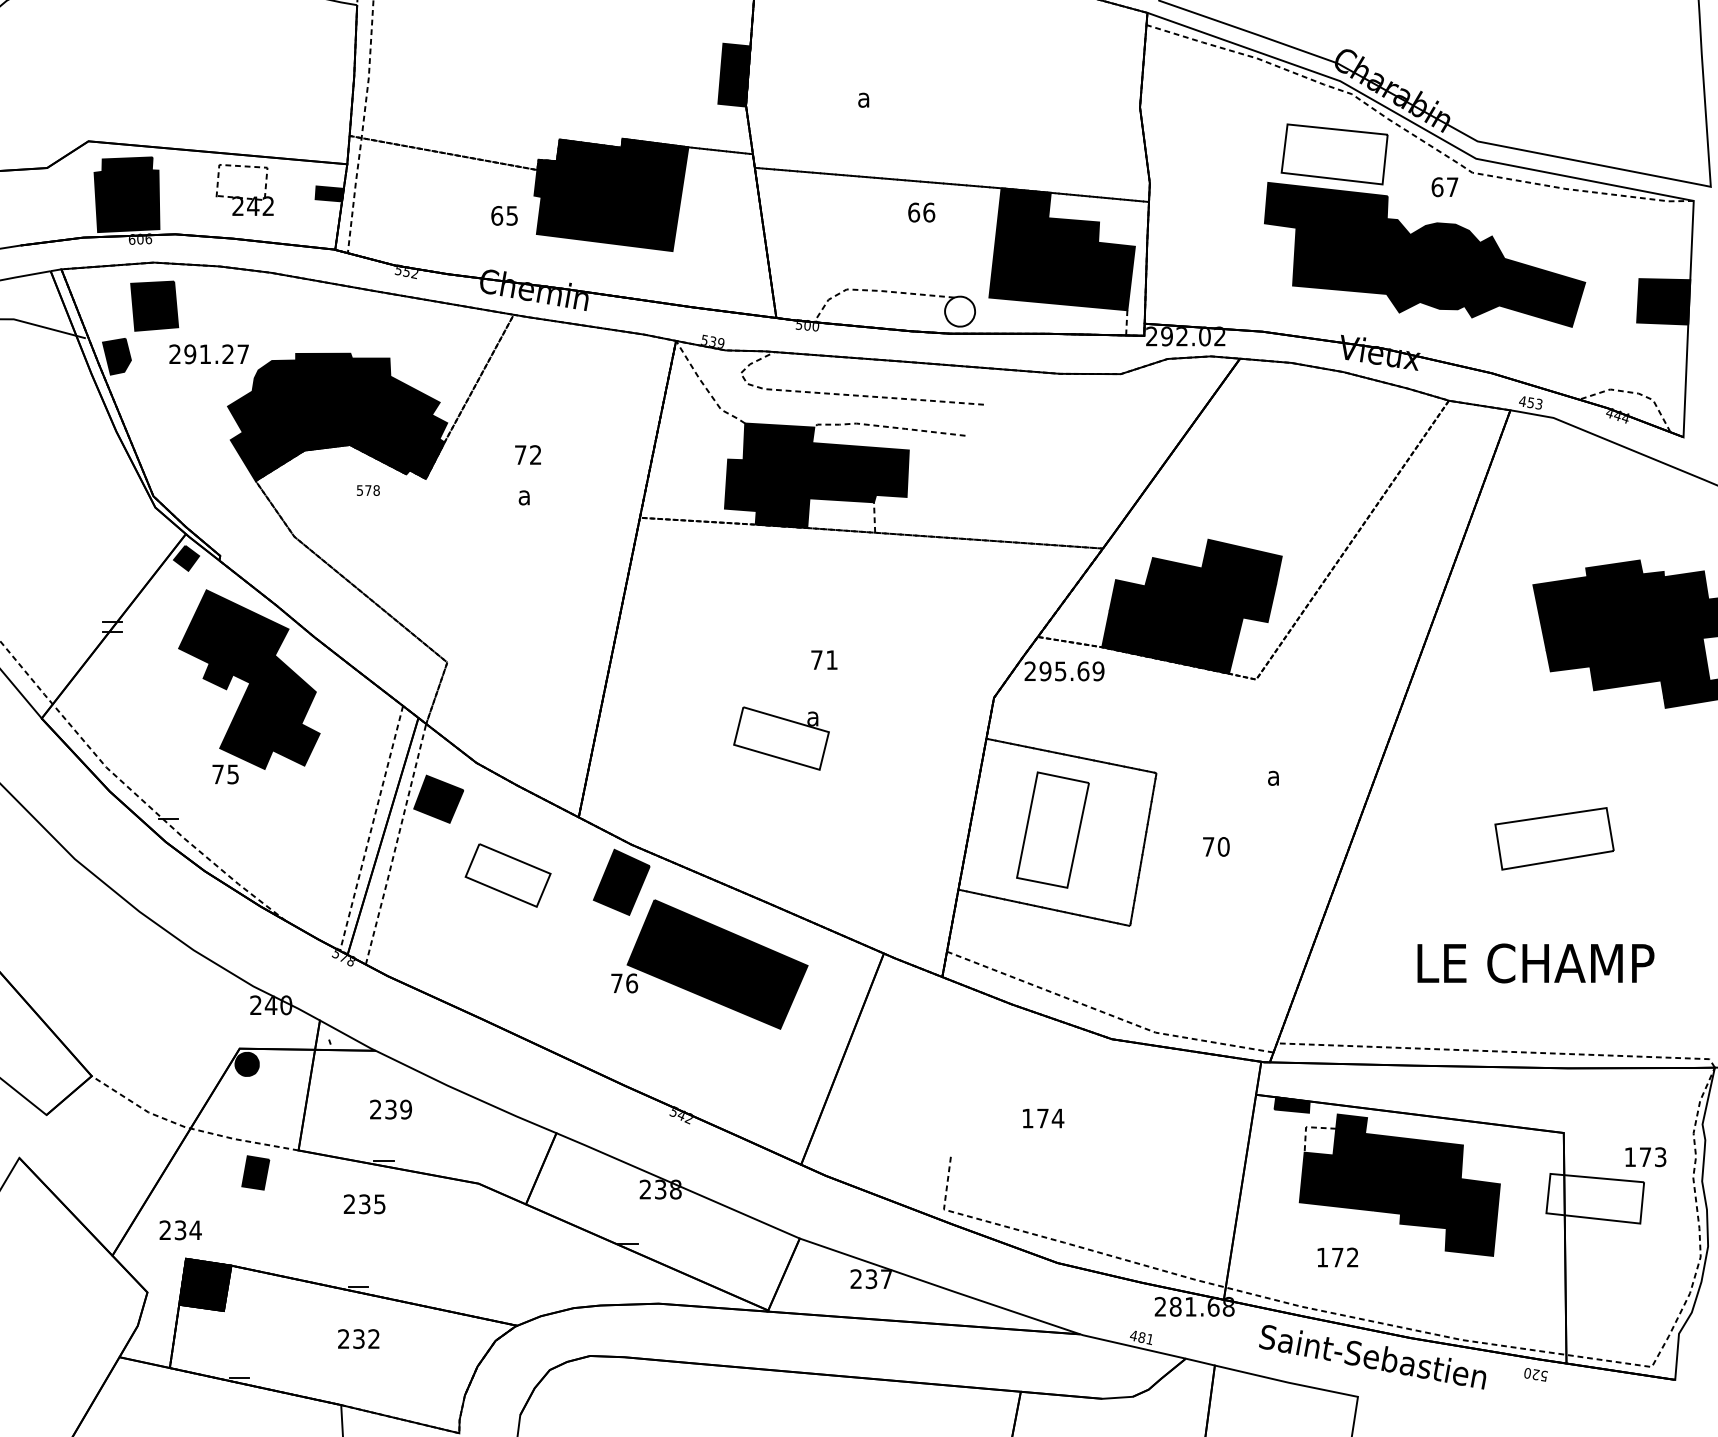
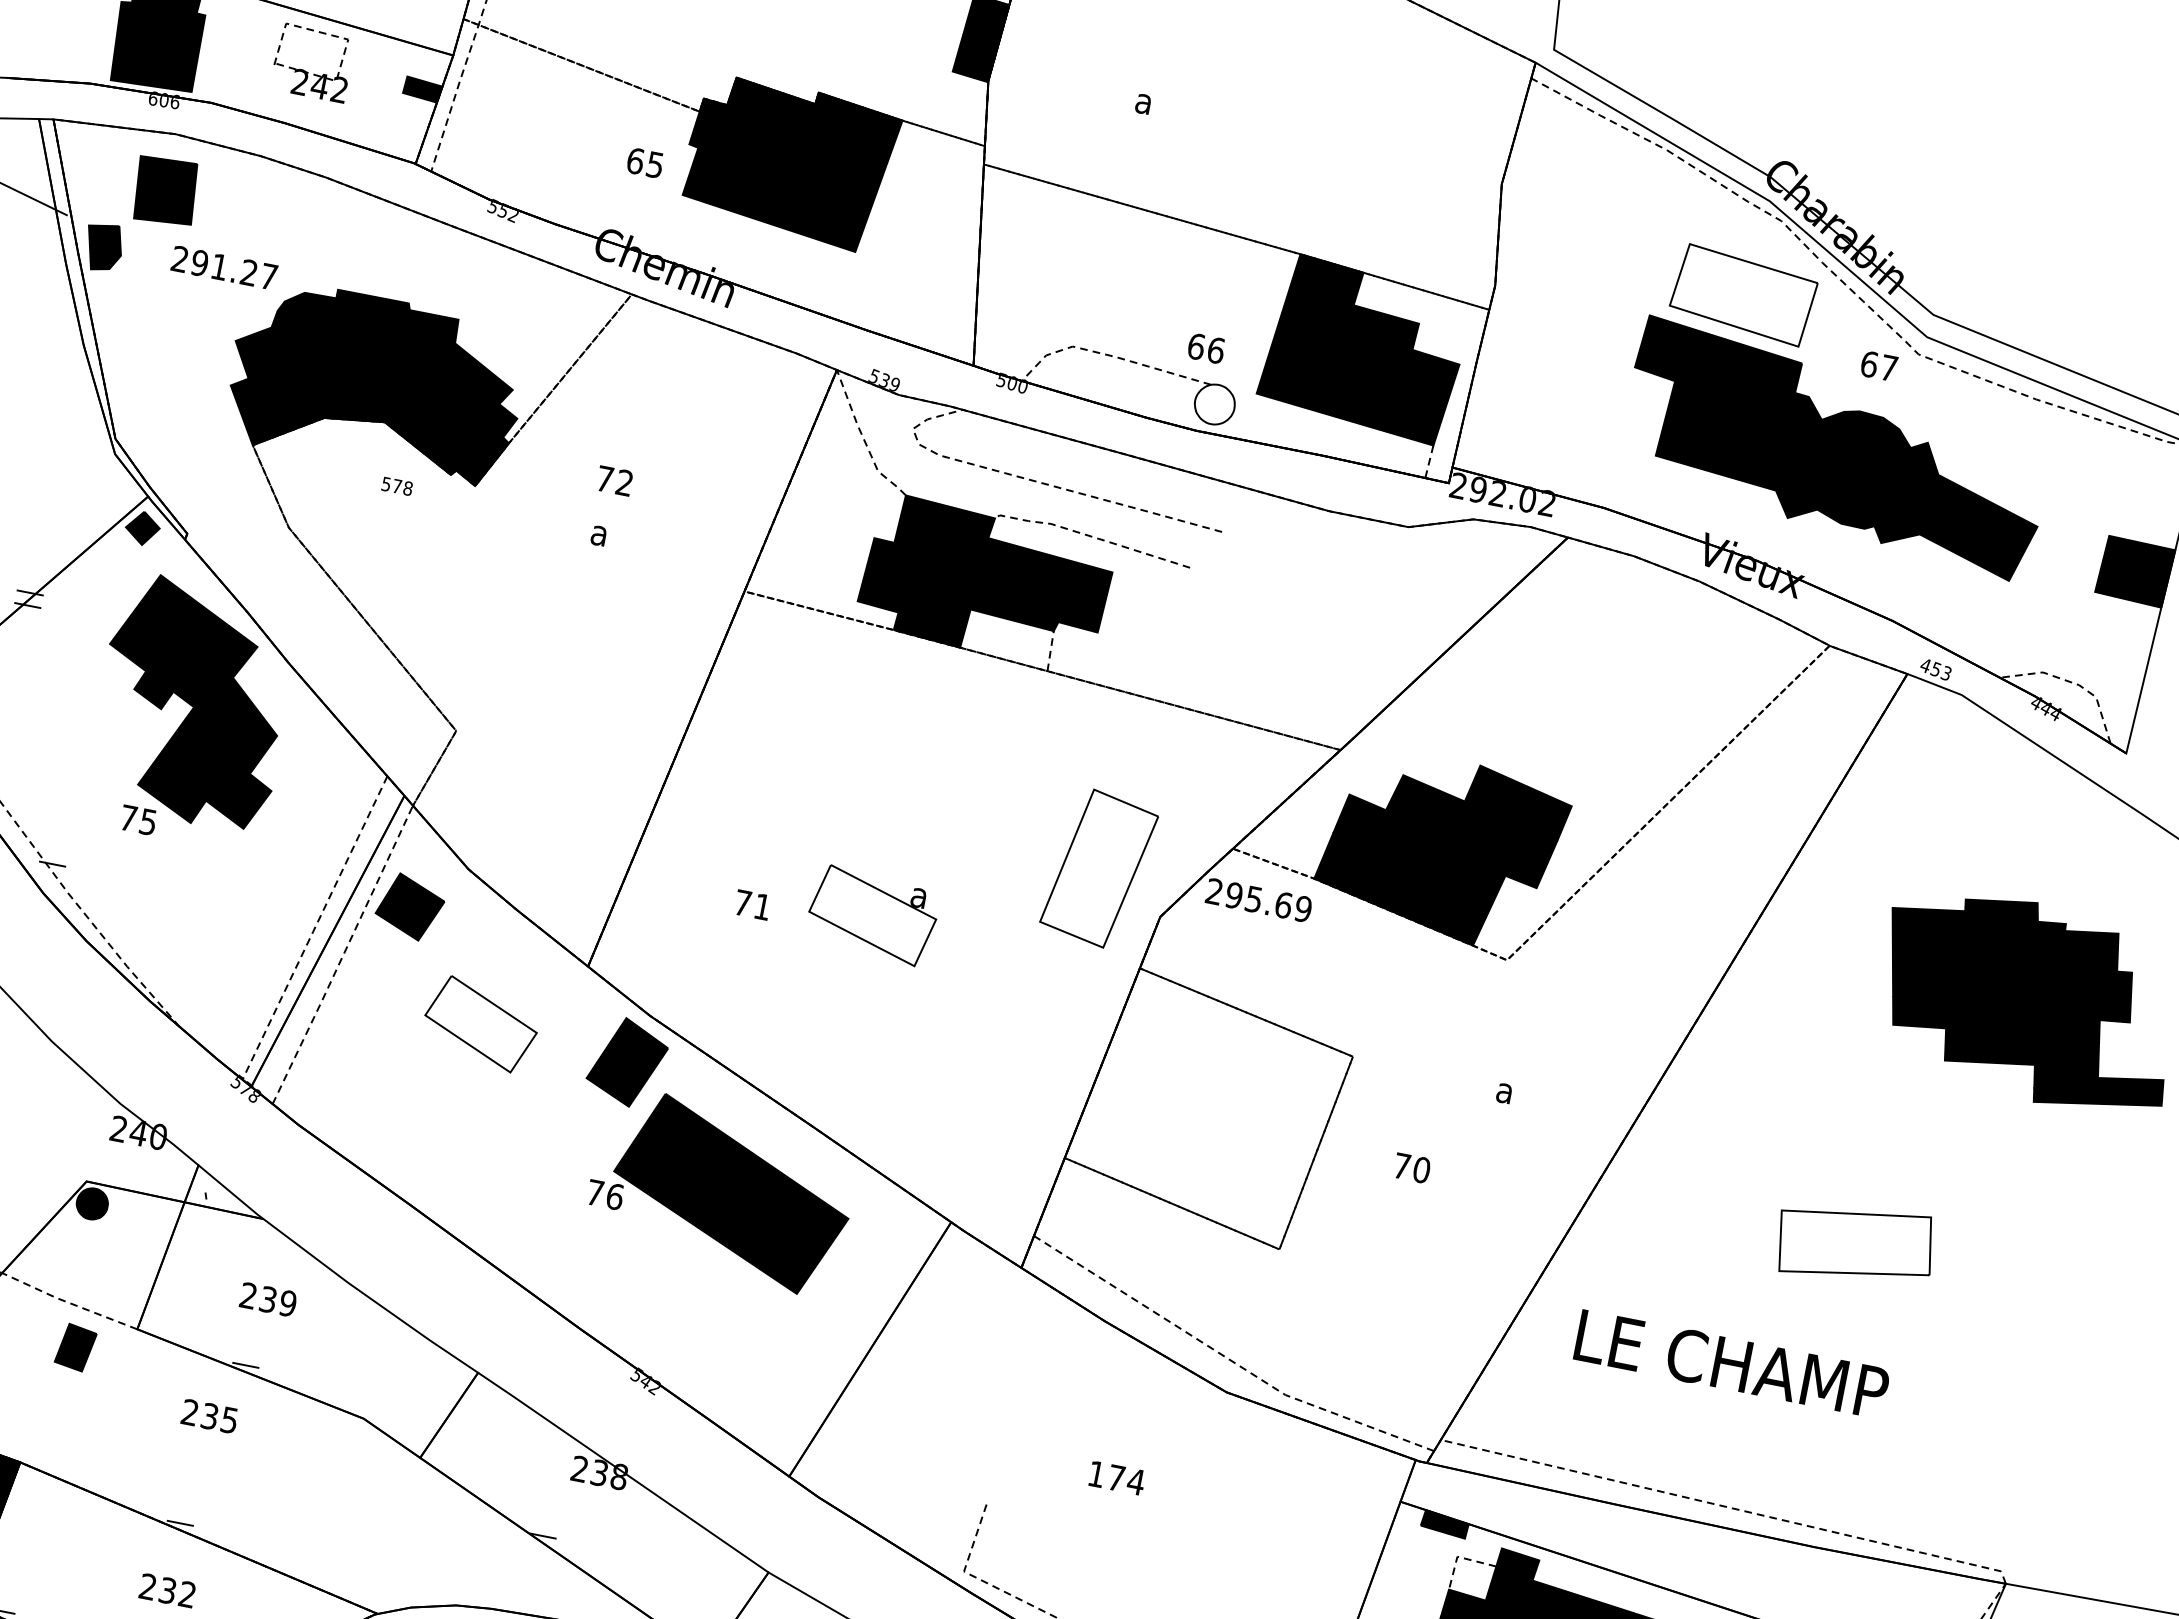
text: (921, 212) -> (1206, 348), moved
text: (824, 659) -> (752, 904), moved
part: (1052, 829) -> (1098, 867), moved
text: (1535, 963) -> (1731, 1364), moved

